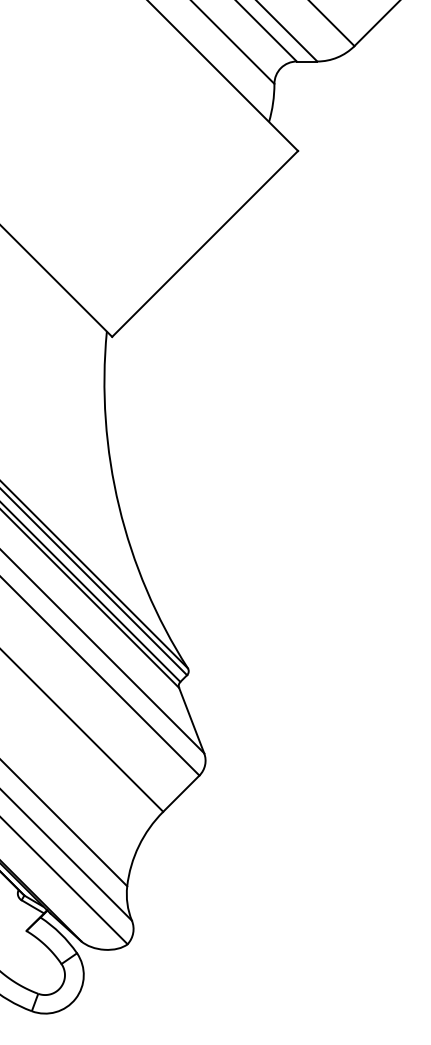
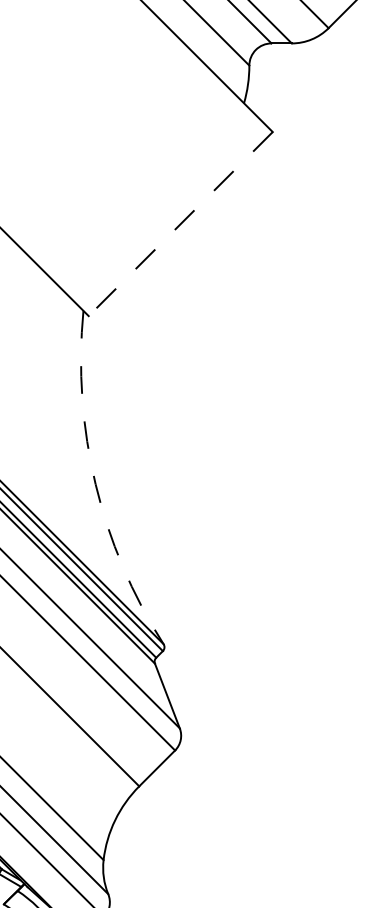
line: (204, 244) -> (180, 224), solid -> dashed
arc: (119, 506) -> (95, 484), solid -> dashed

